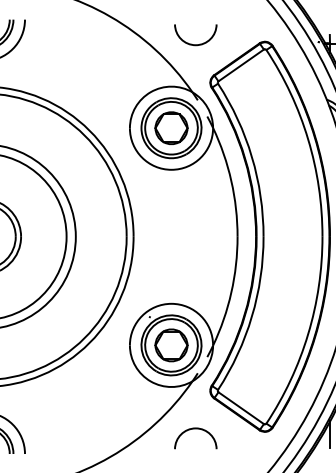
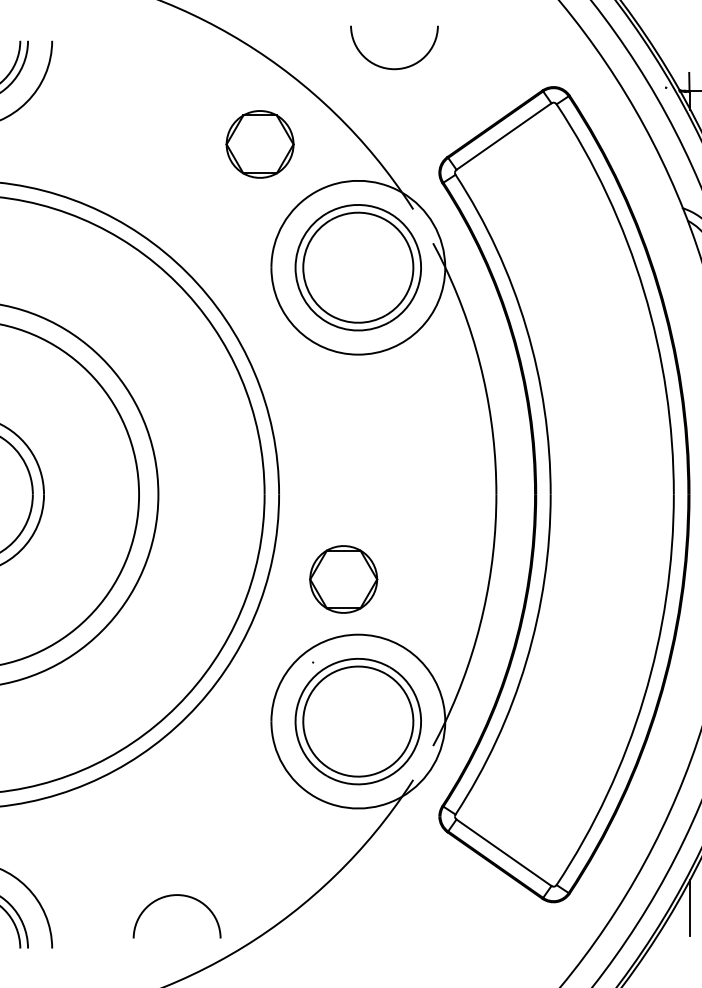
arc: (191, 43) -> (385, 65), moved
part: (171, 127) -> (260, 142), moved
part: (171, 345) -> (343, 579), moved
arc: (195, 429) -> (176, 897), moved

